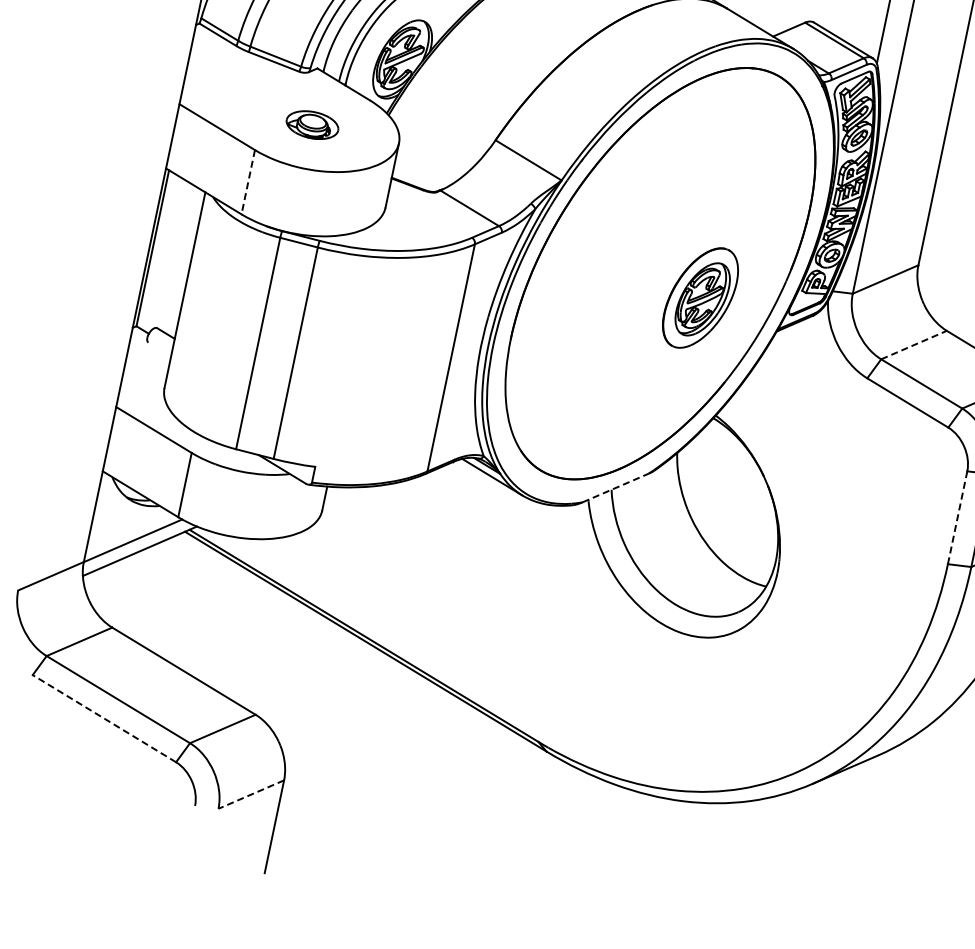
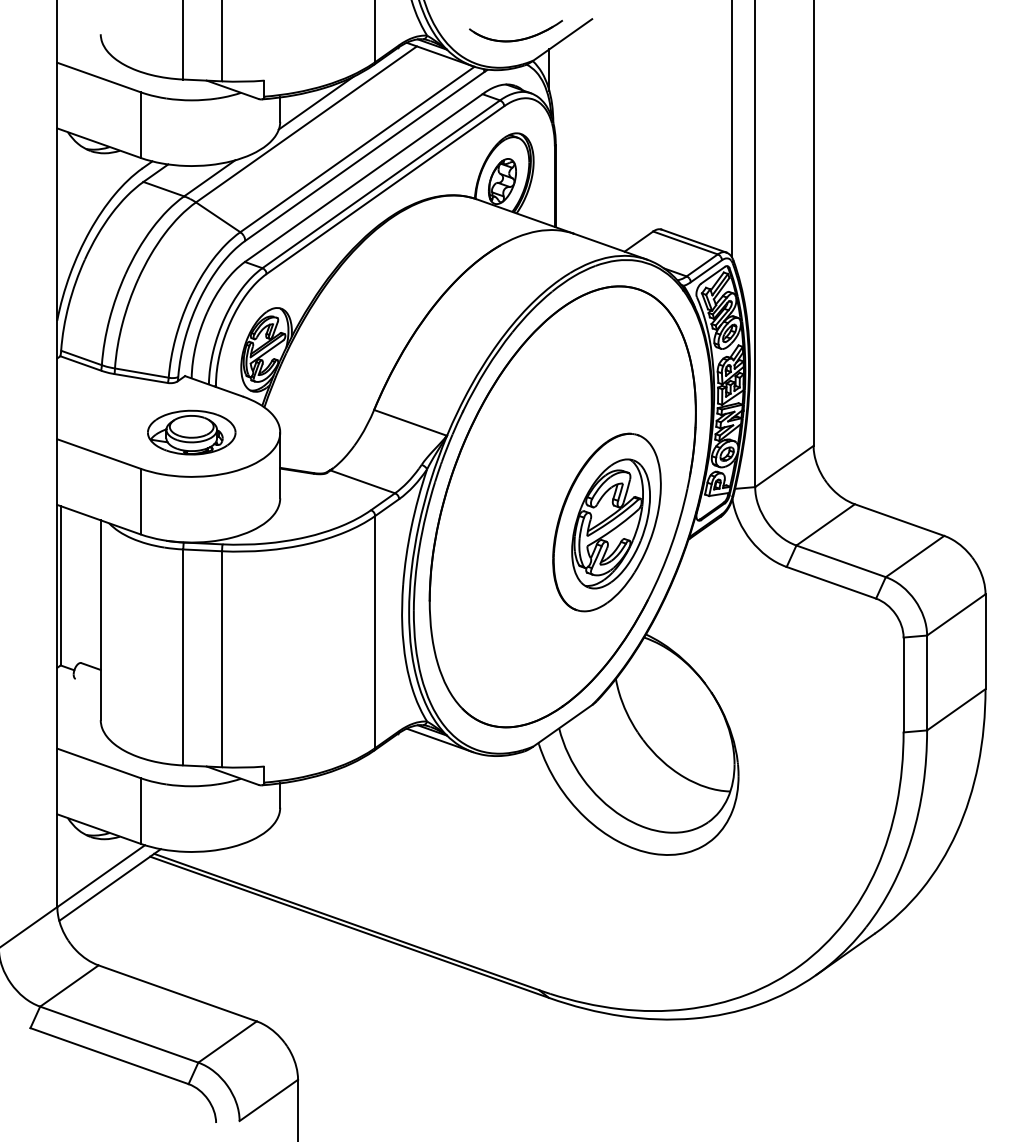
part: (312, 124) -> (191, 432), size x1.67
line: (248, 182) -> (140, 501), dashed -> solid
part: (700, 297) -> (606, 522), size x1.67
line: (913, 344) -> (825, 524), dashed -> solid
line: (615, 487) -> (562, 725), dashed -> solid
line: (957, 517) -> (903, 684), dashed -> solid
line: (104, 719) -> (109, 1056), dashed -> solid
line: (250, 794) -> (268, 1100), dashed -> solid

